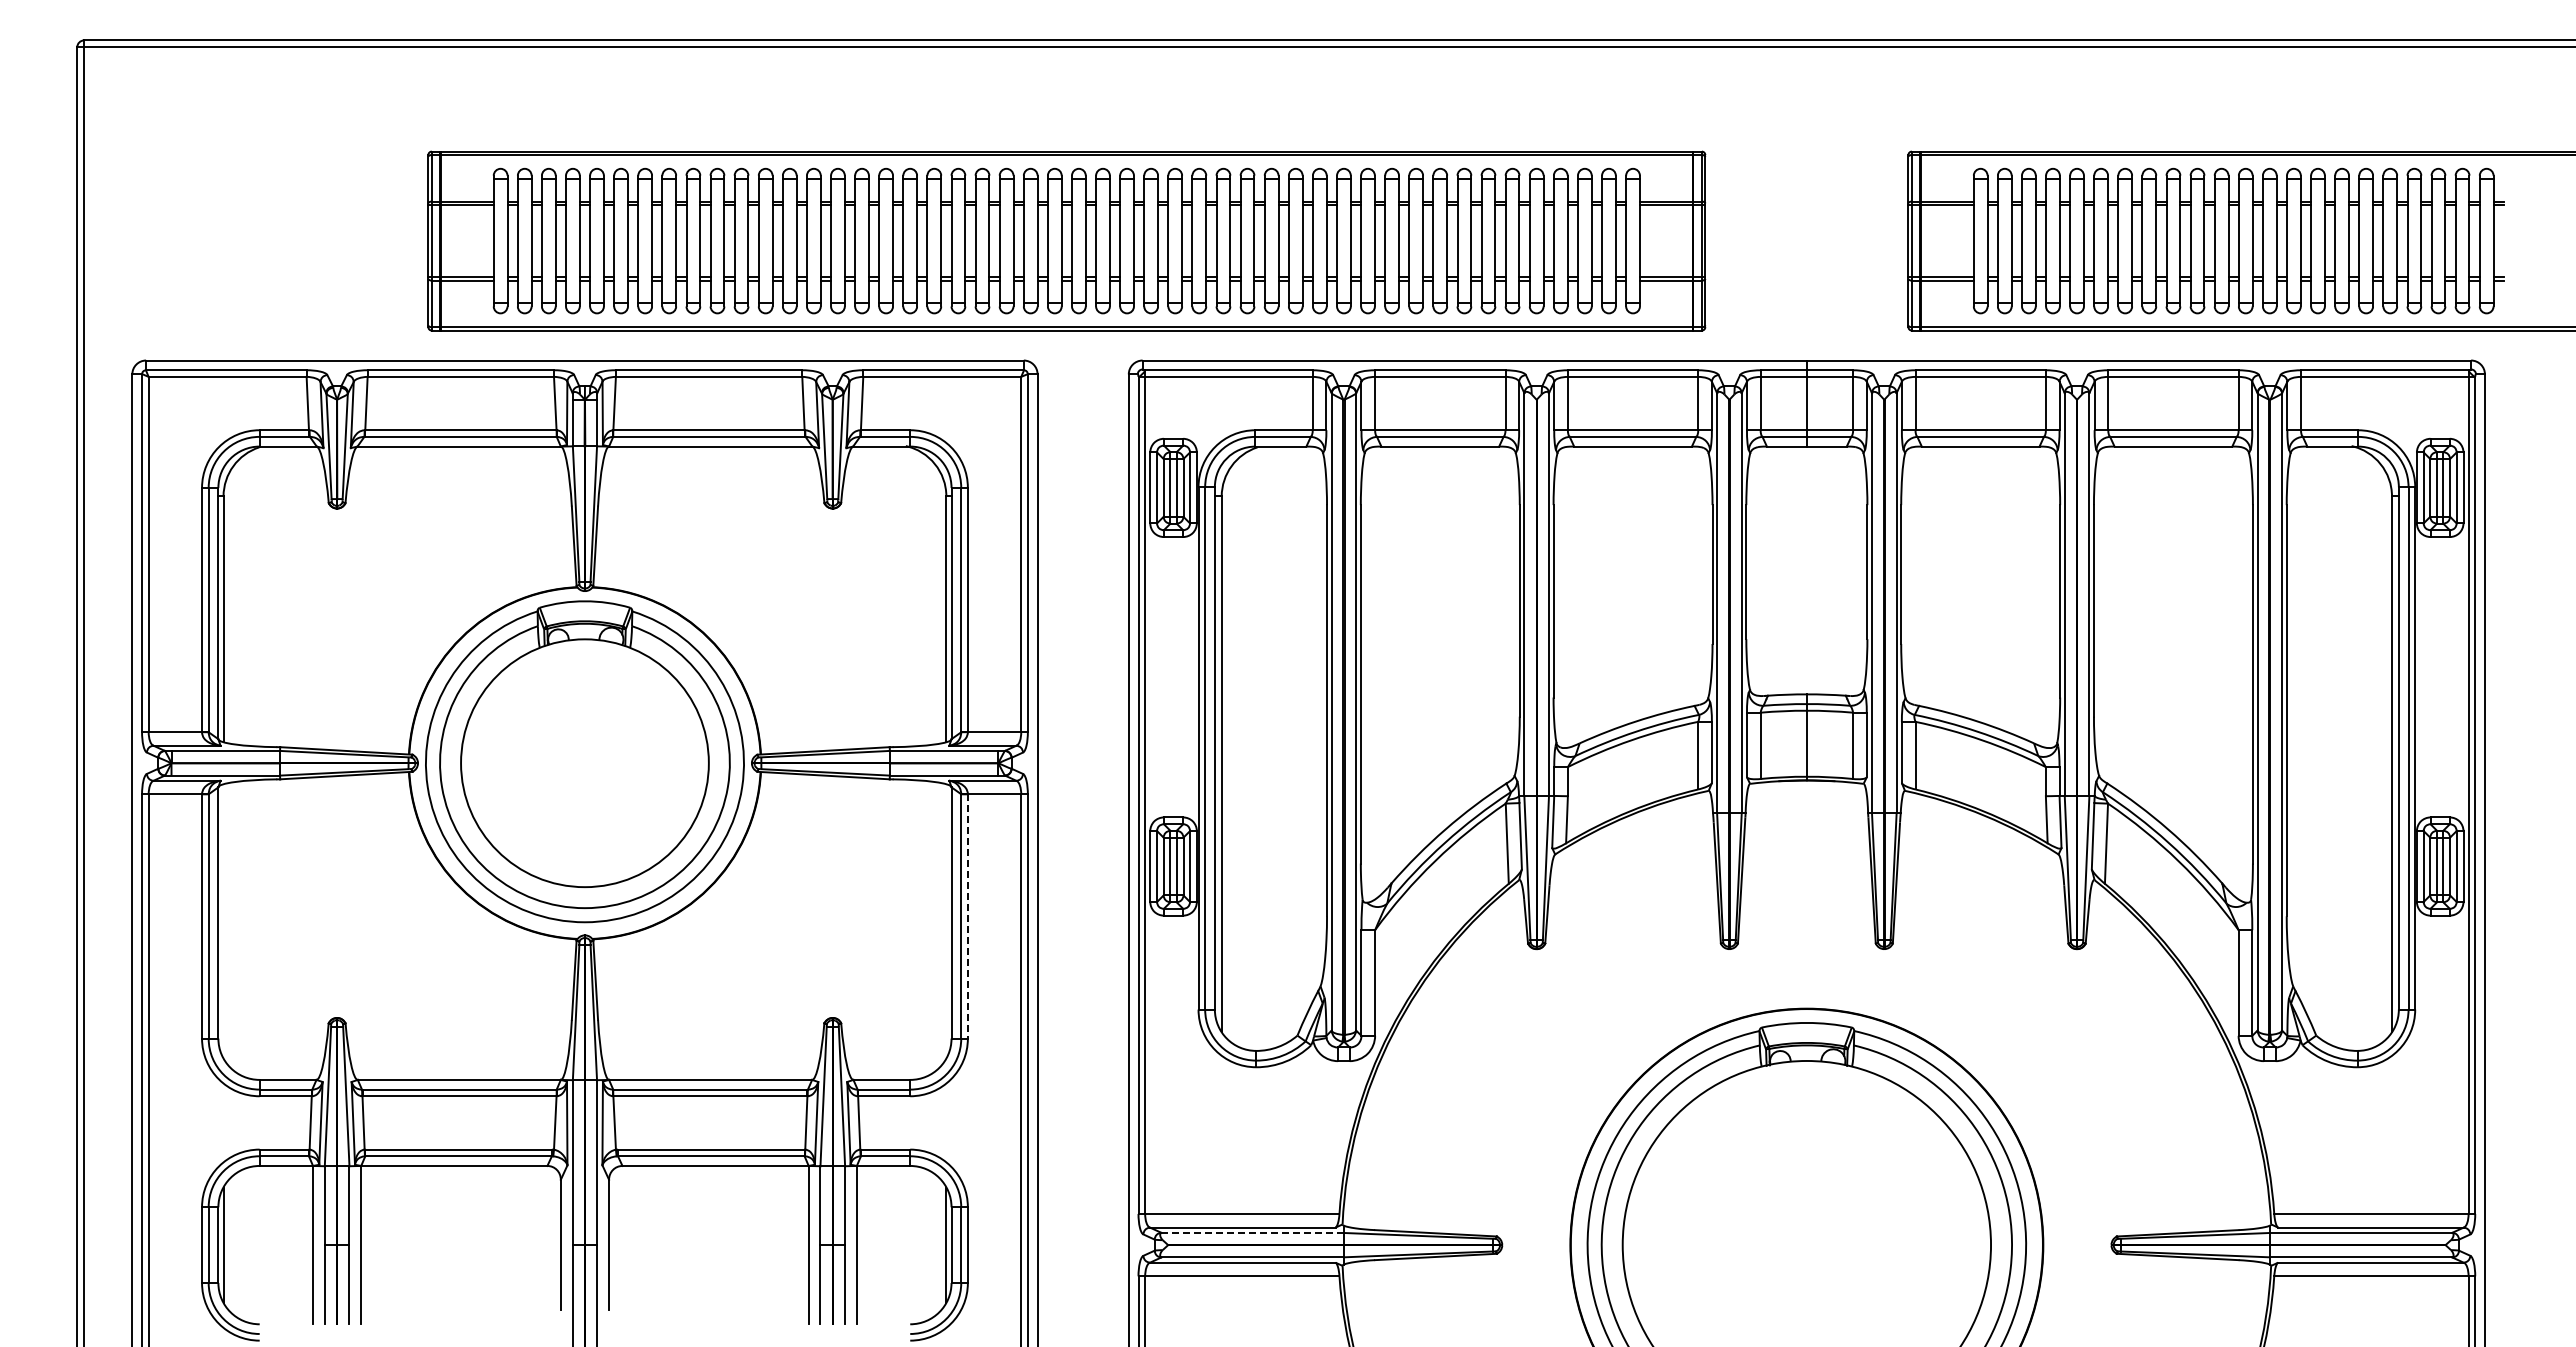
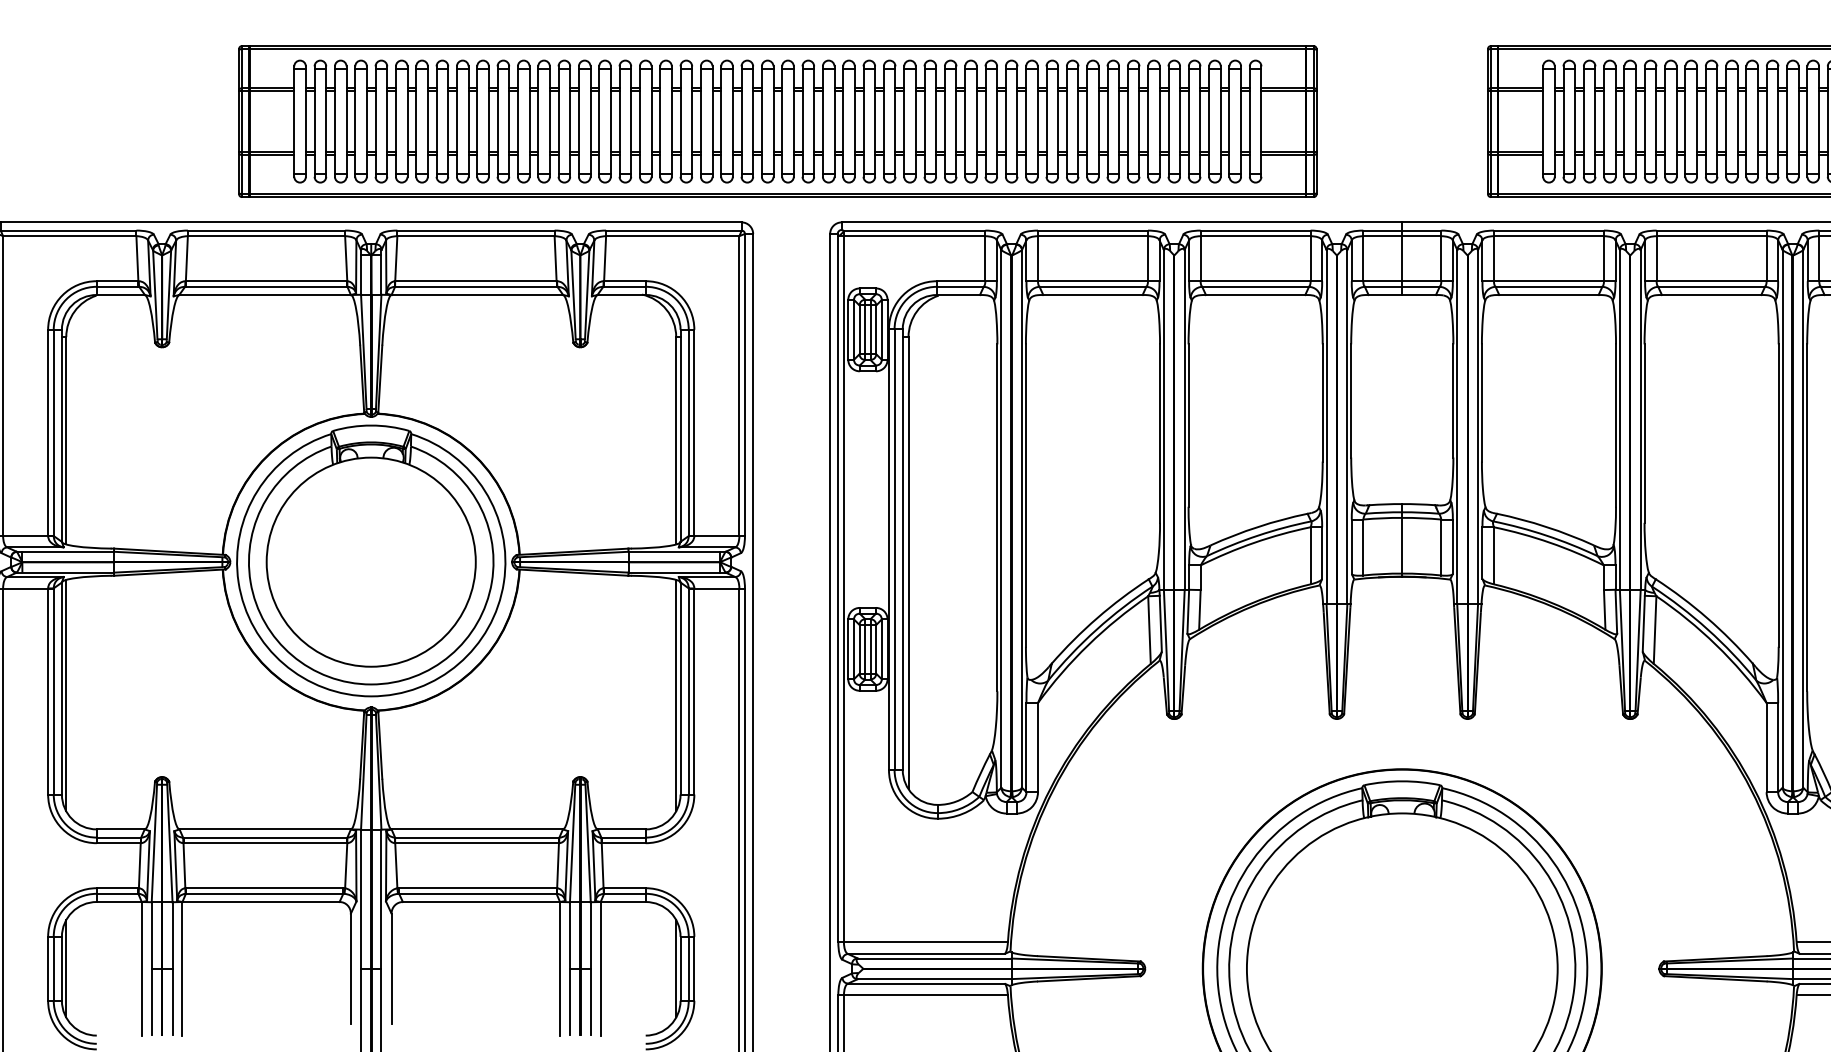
line: (967, 917) -> (694, 692), dashed -> solid
line: (223, 921) -> (66, 695), added
line: (946, 921) -> (676, 695), added
line: (1252, 1232) -> (934, 958), dashed -> solid

